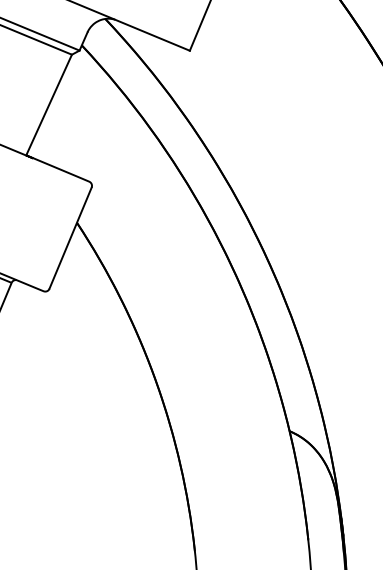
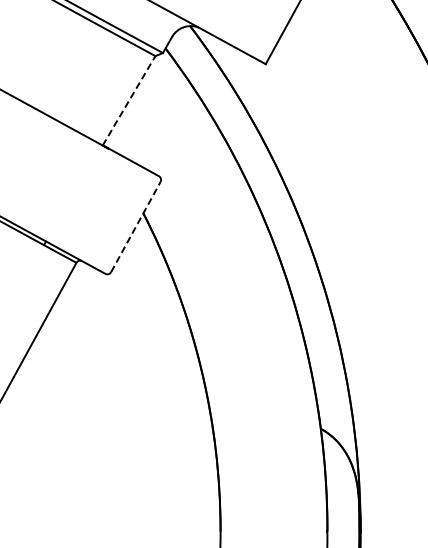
line: (49, 104) -> (129, 100), solid -> dashed
line: (71, 237) -> (136, 226), solid -> dashed

